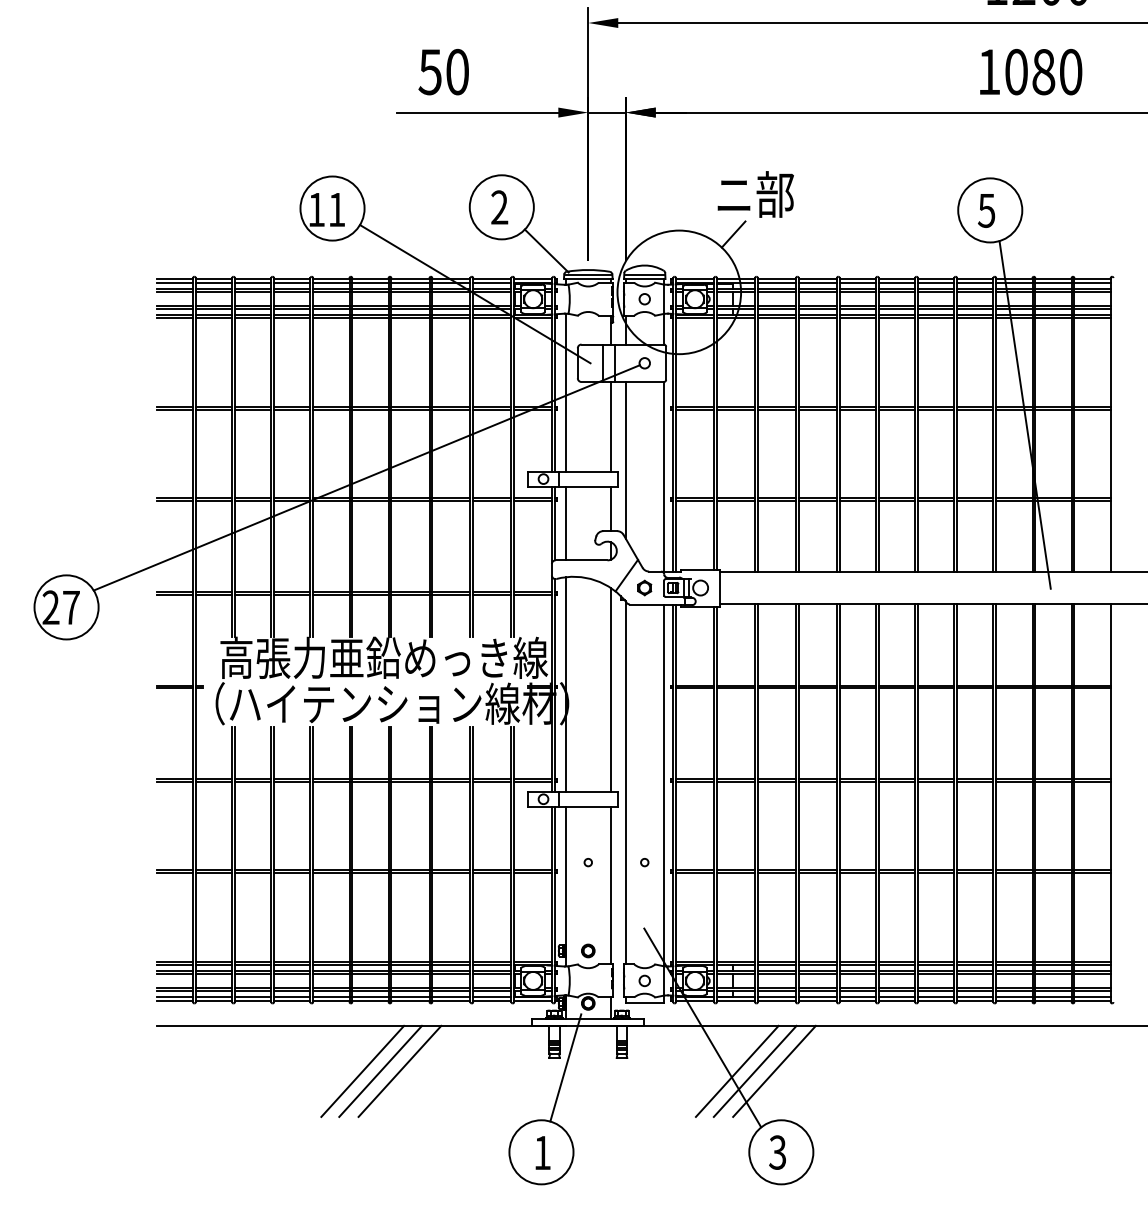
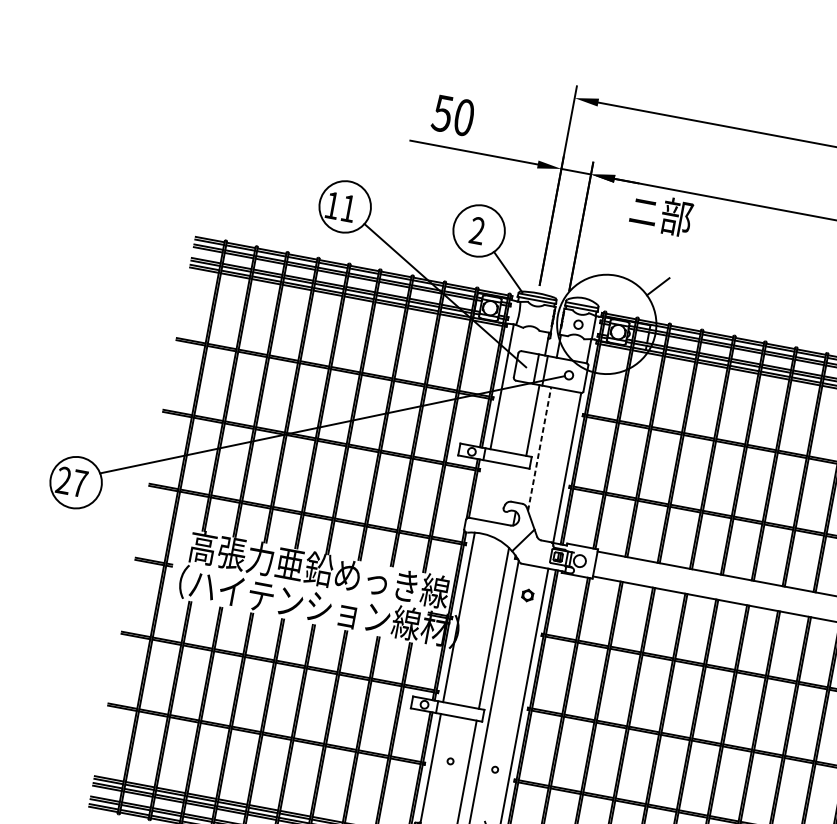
text: (755, 194) -> (661, 214), moved
line: (625, 459) -> (539, 448), solid -> dashed
line: (610, 508) -> (520, 484), removed
line: (565, 523) -> (482, 490), removed
part: (644, 587) -> (527, 595), moved

